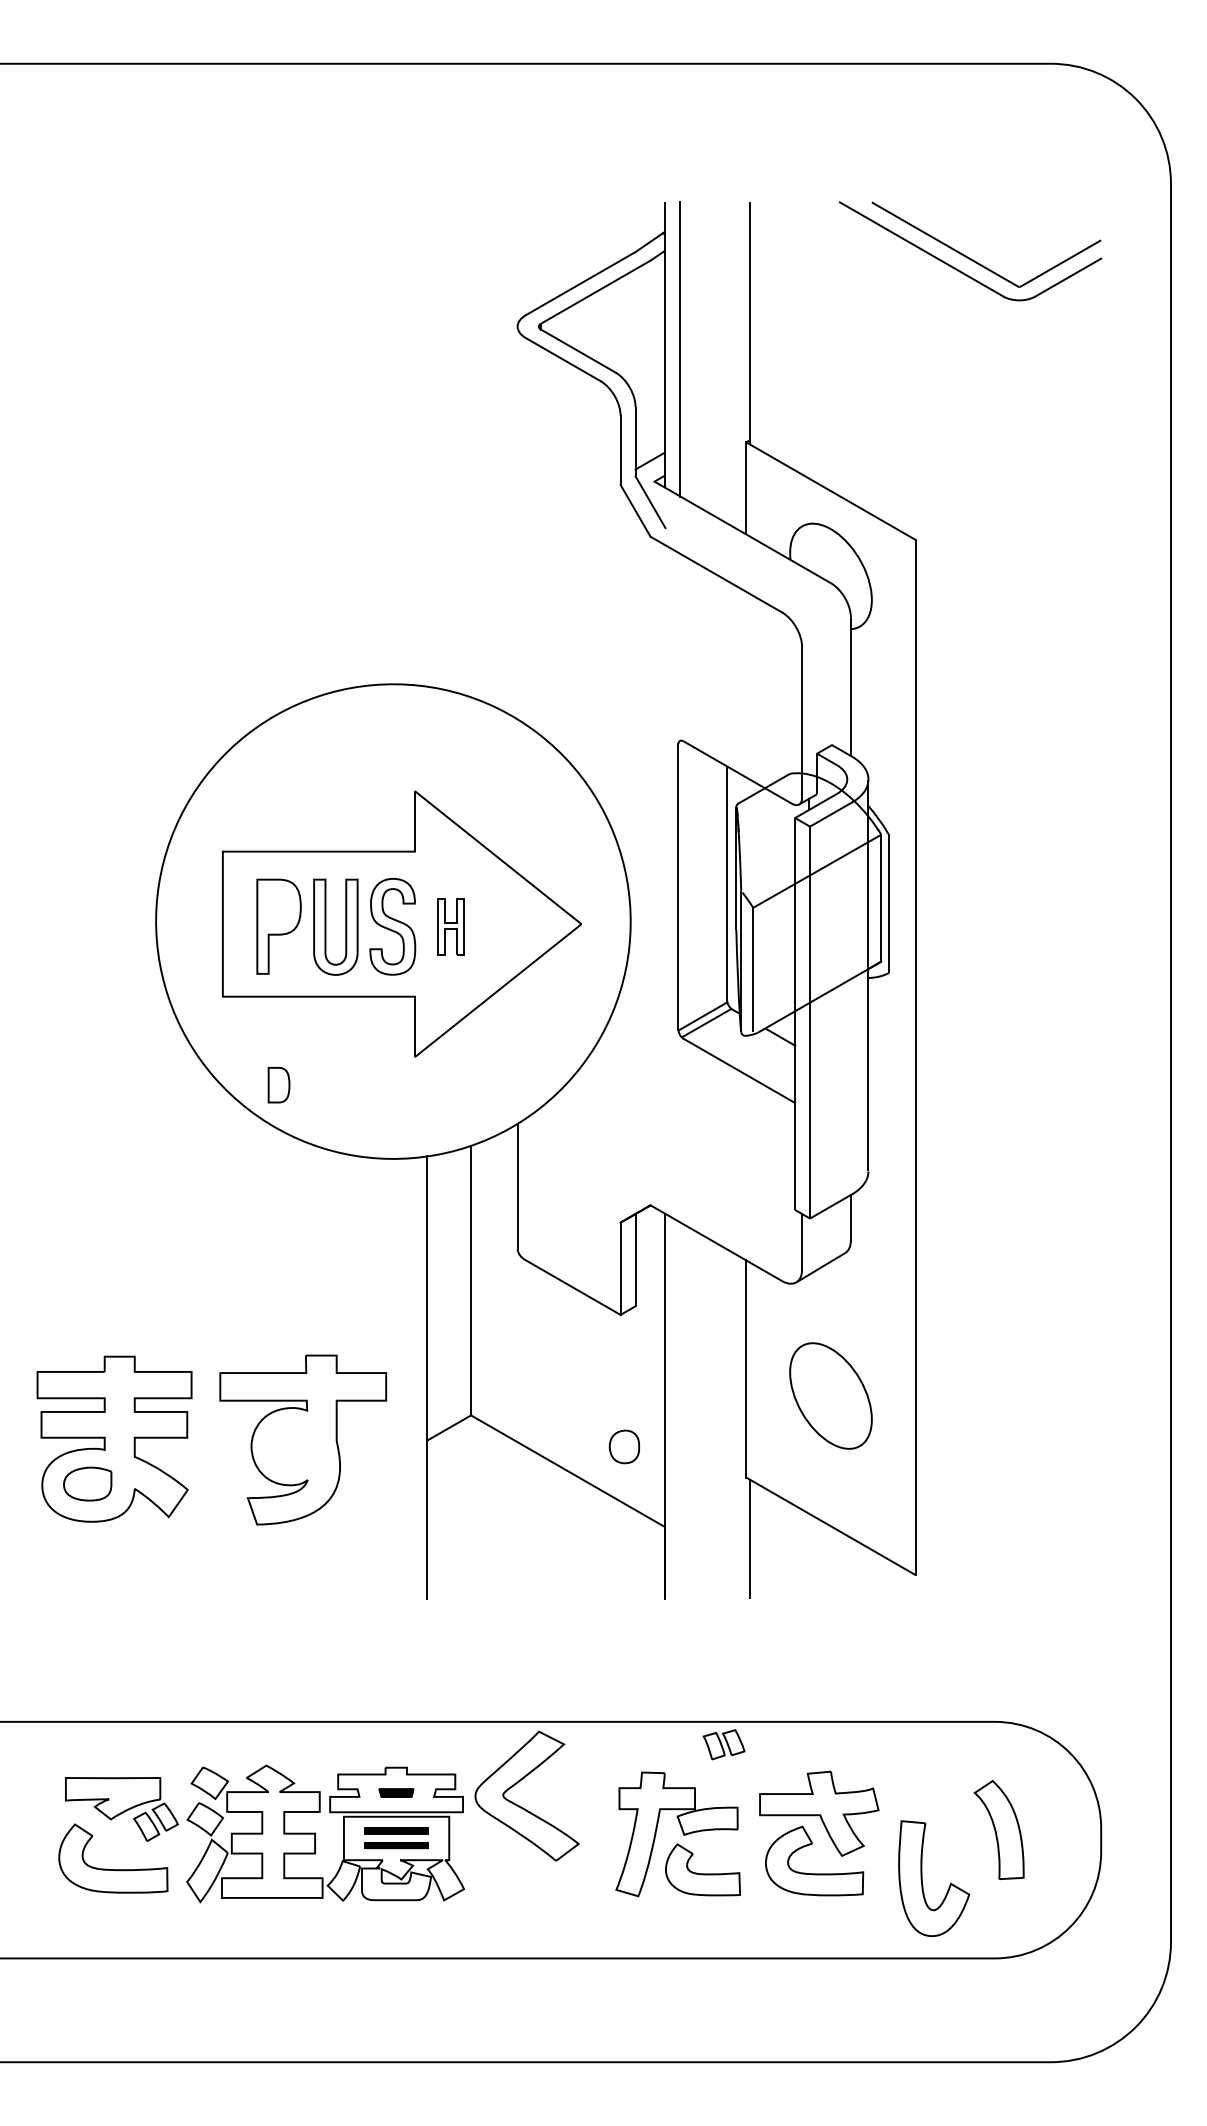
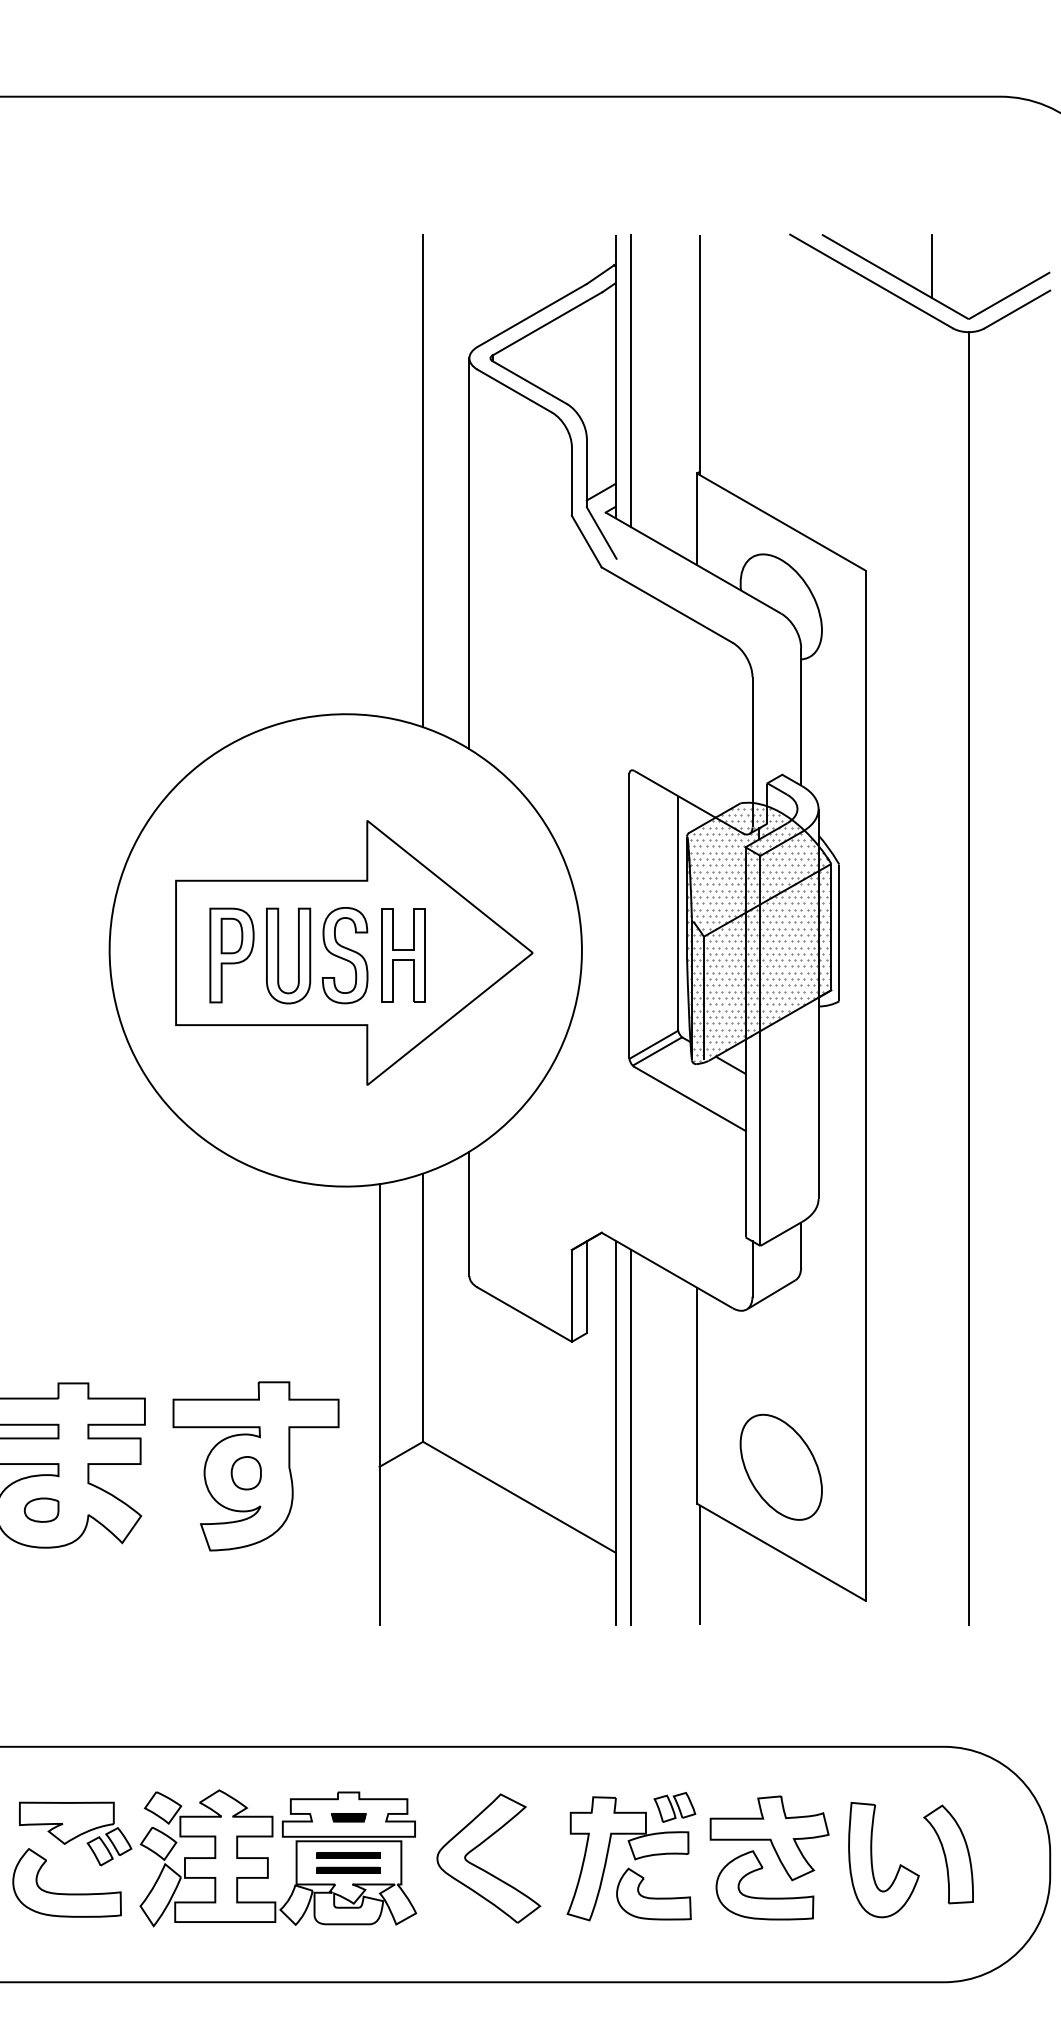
line: (982, 233) -> (932, 265), added
line: (471, 449) -> (423, 480), added
line: (517, 522) -> (469, 553), added
hatch: (807, 905) -> (757, 934), added
part: (450, 926) -> (402, 955), size x1.67
line: (1019, 949) -> (968, 978), added
part: (278, 1085) -> (231, 936), moved
part: (830, 1395) -> (780, 1466), moved
line: (680, 1410) -> (631, 1436), added
part: (623, 1446) -> (245, 1472), moved
part: (87, 1483) -> (41, 1509), size x0.71
part: (723, 1744) -> (674, 1807), moved
part: (521, 1806) -> (483, 1868), moved
part: (922, 1878) -> (872, 1859), moved

